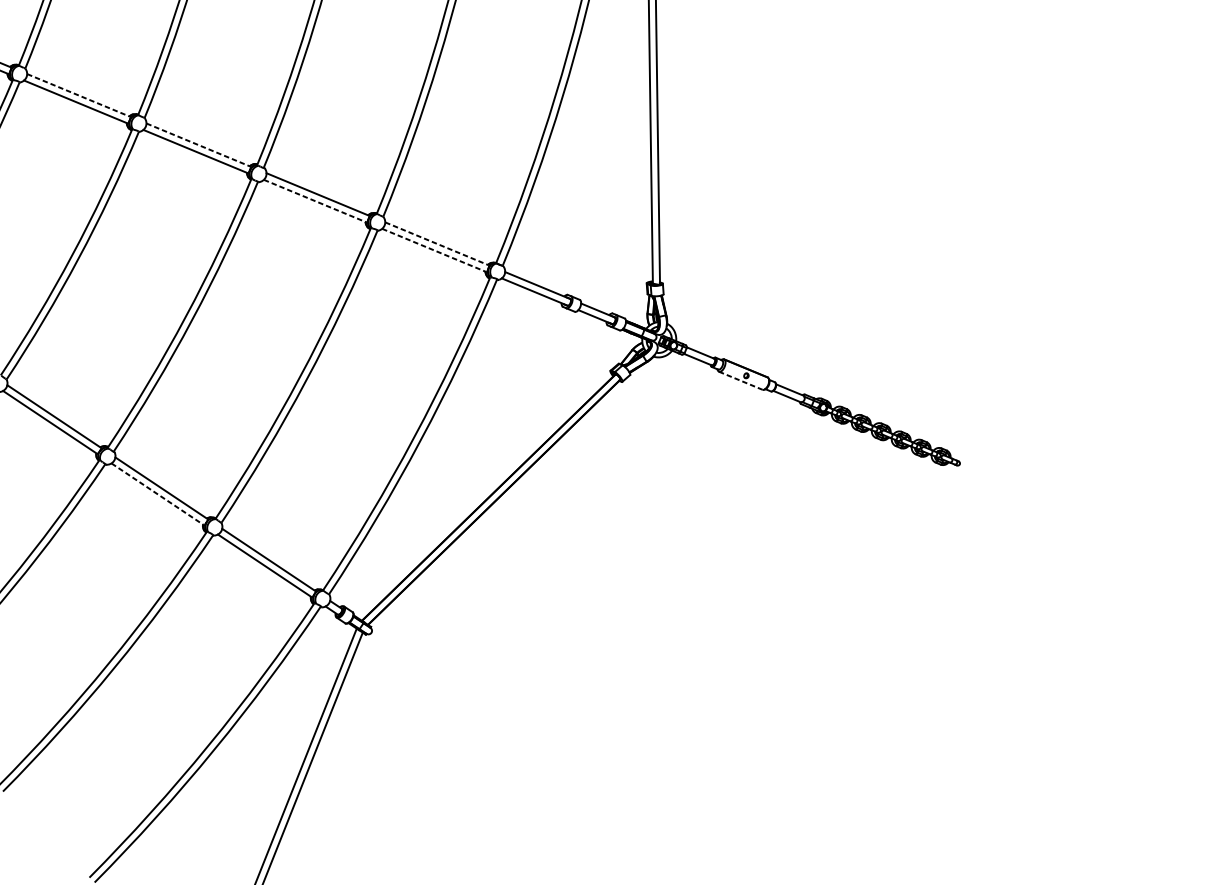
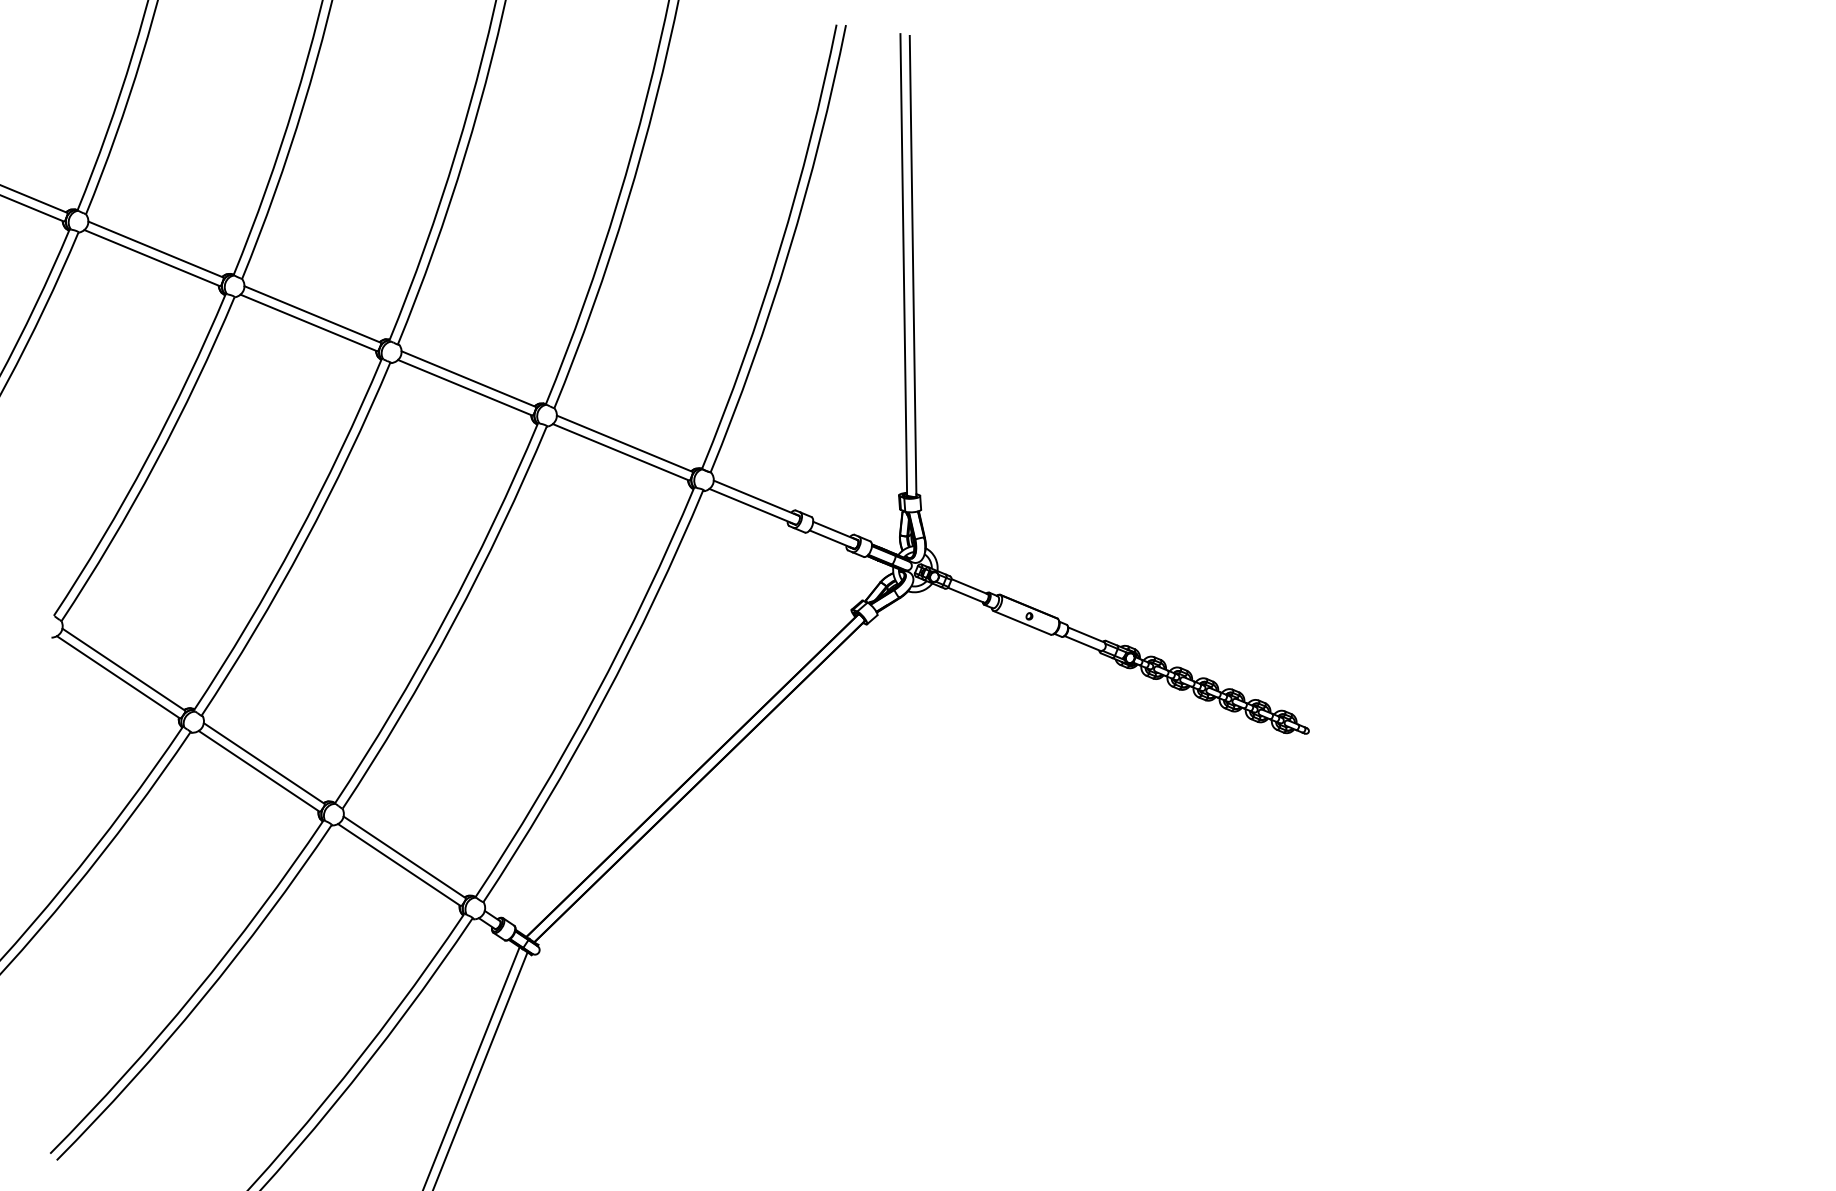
line: (78, 95) -> (155, 249), dashed -> solid
line: (198, 145) -> (312, 314), dashed -> solid
line: (315, 200) -> (465, 387), dashed -> solid
line: (437, 243) -> (625, 443), dashed -> solid
line: (434, 250) -> (621, 452), dashed -> solid
line: (741, 380) -> (1022, 622), dashed -> solid
line: (157, 494) -> (259, 771), dashed -> solid

